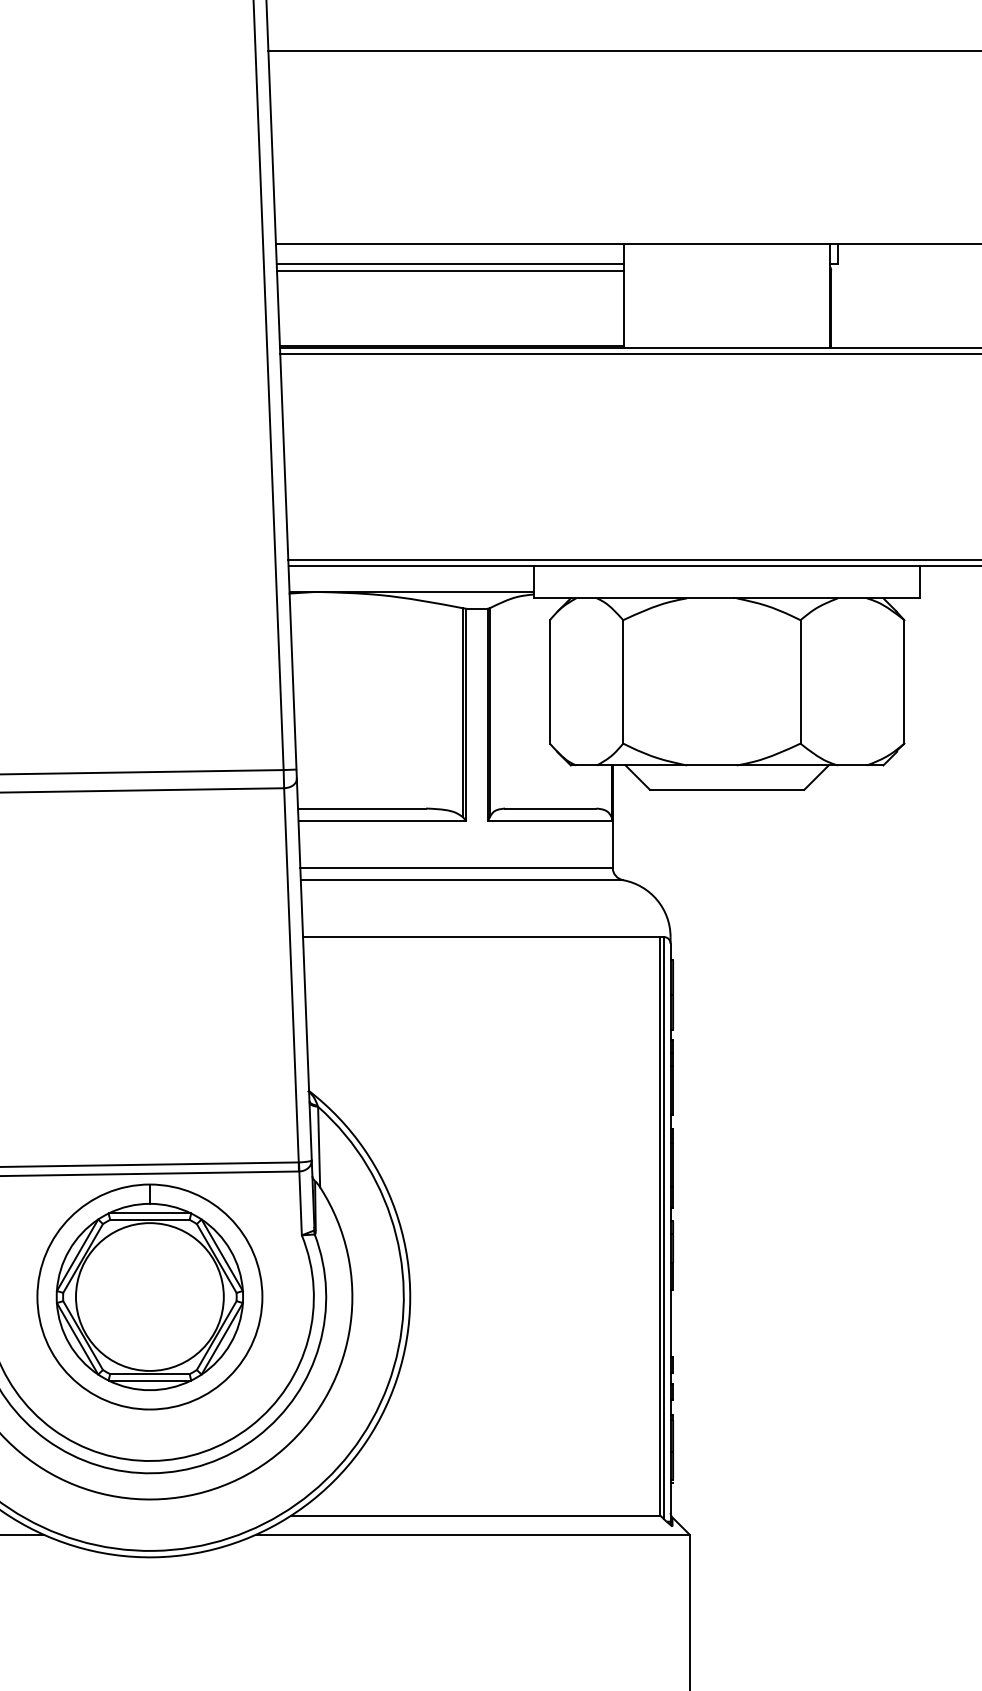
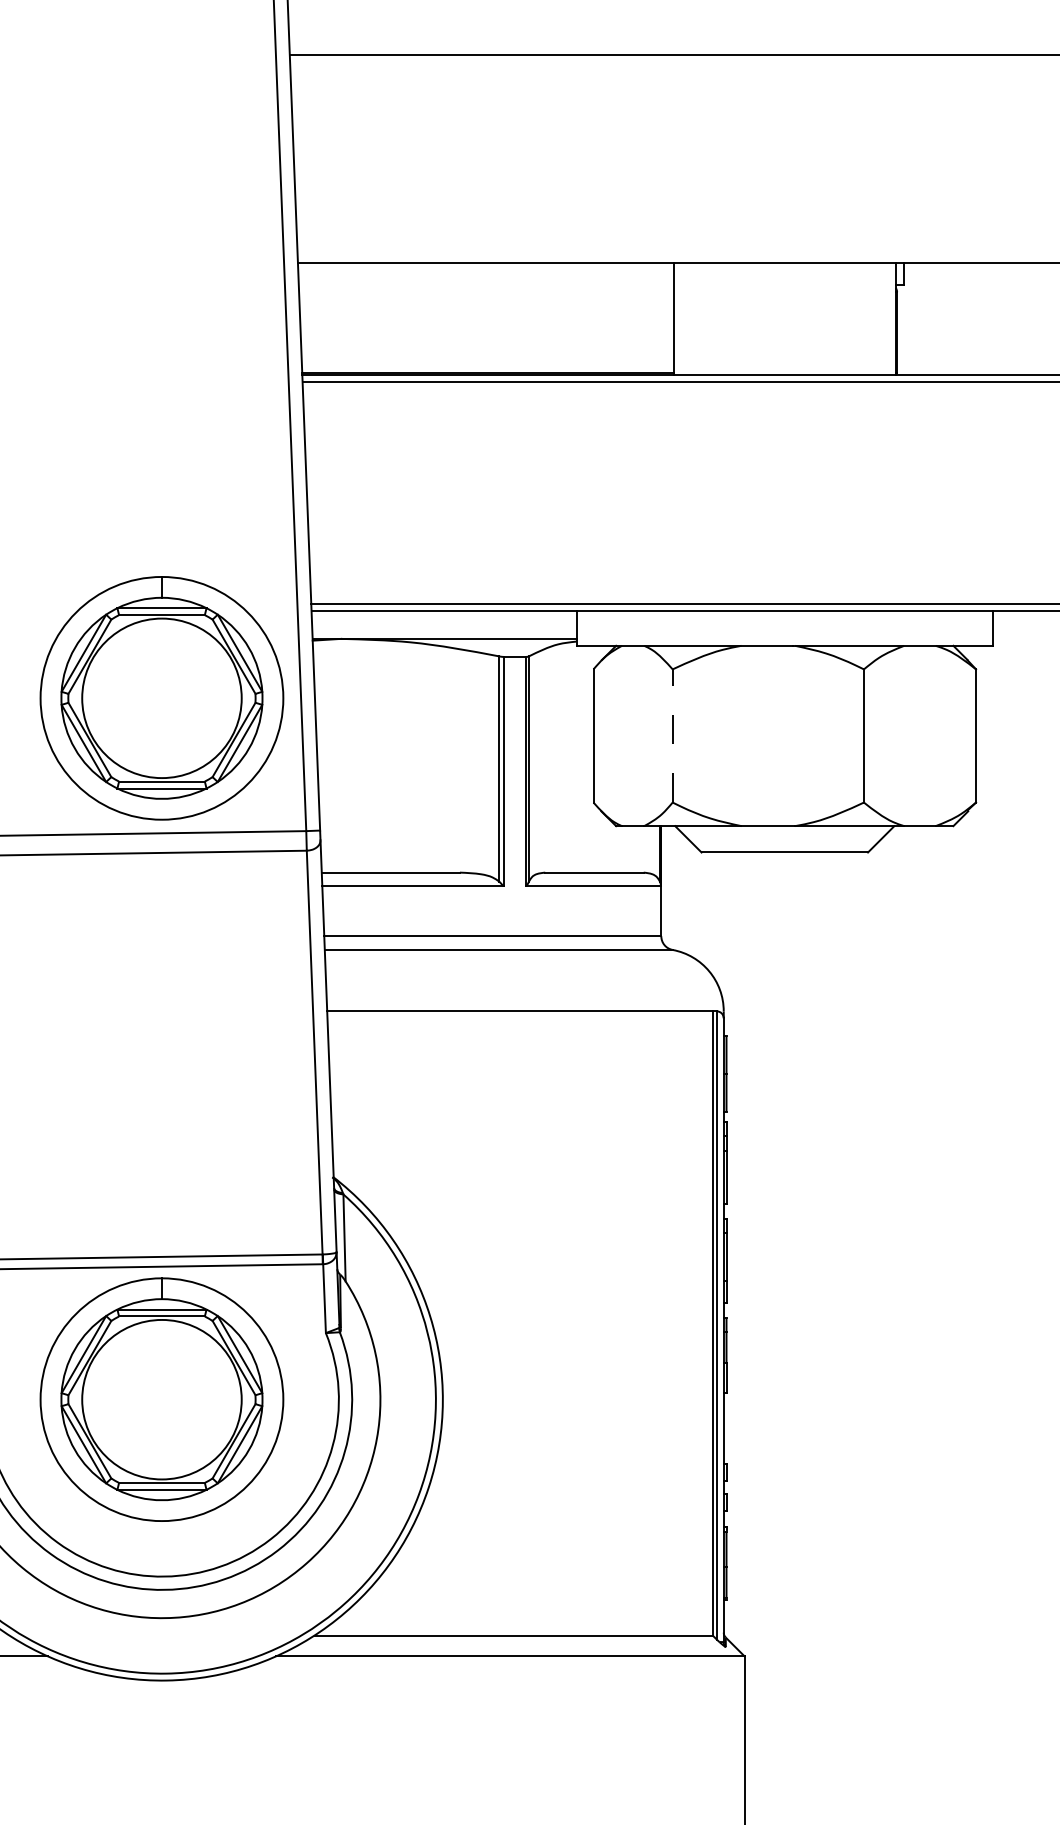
line: (450, 264) -> (486, 285), removed
line: (450, 270) -> (486, 292), removed
part: (149, 646) -> (161, 697), added
line: (623, 681) -> (672, 735), solid -> dashed

